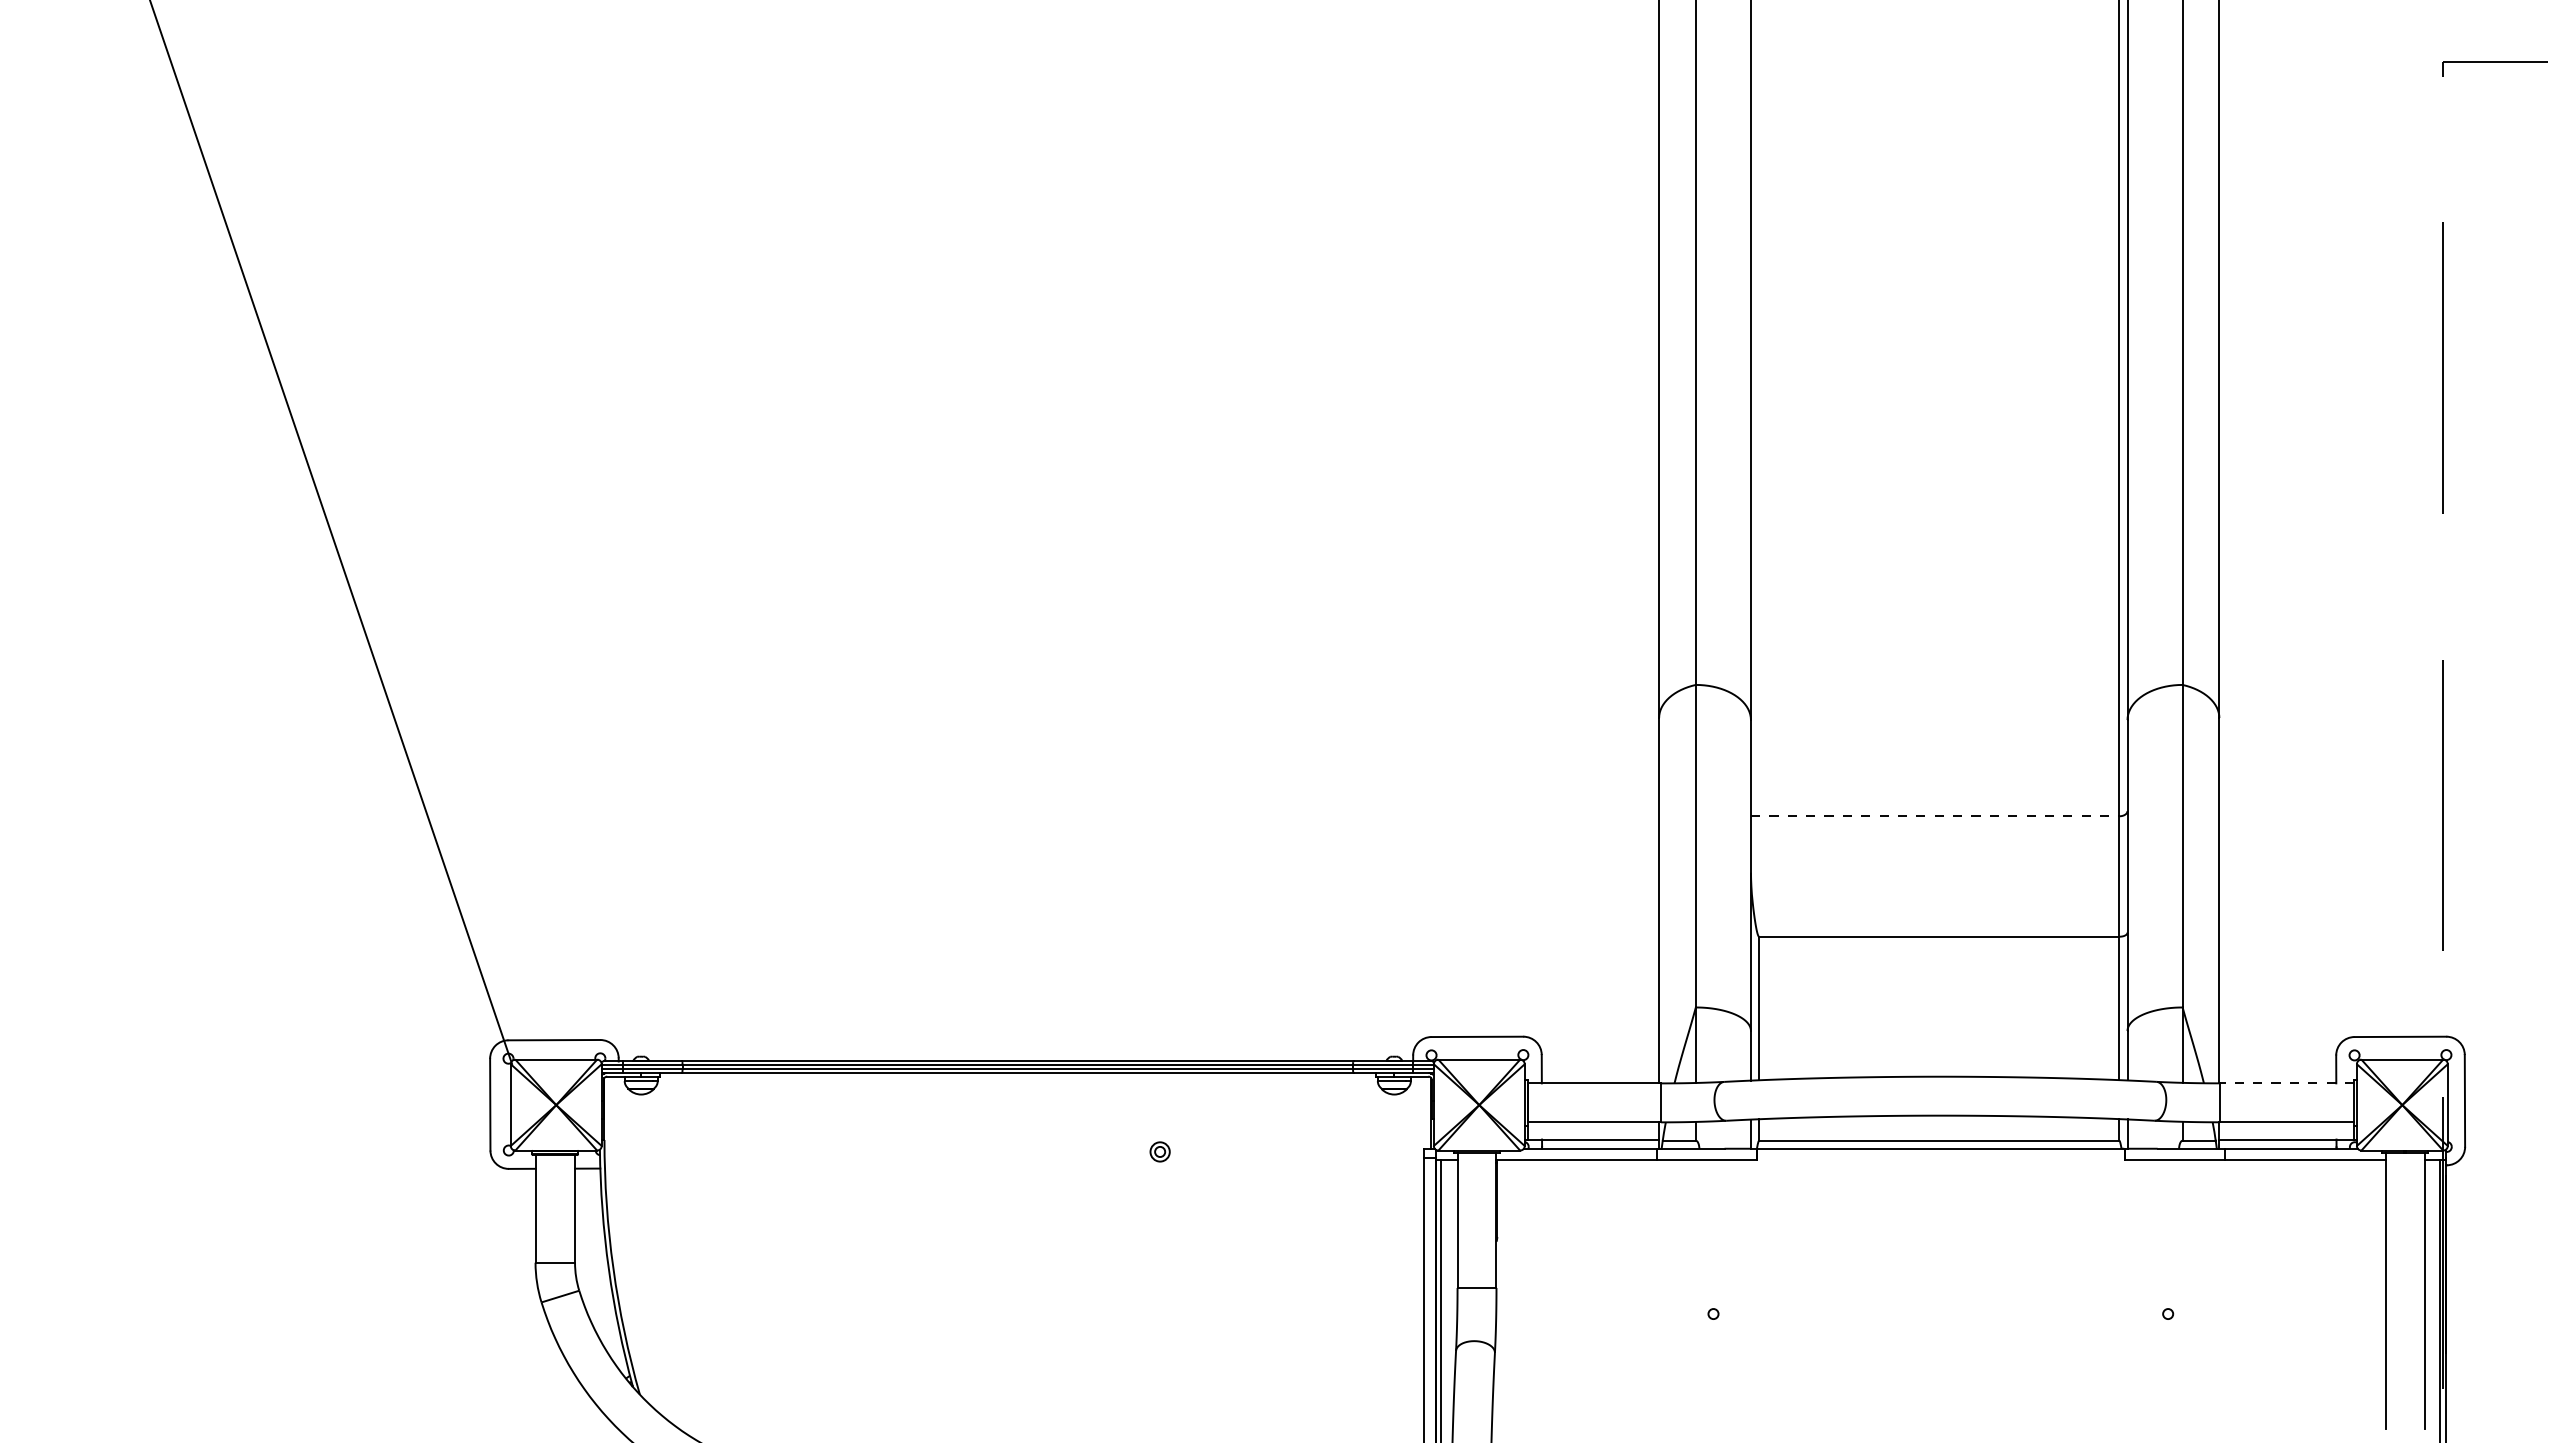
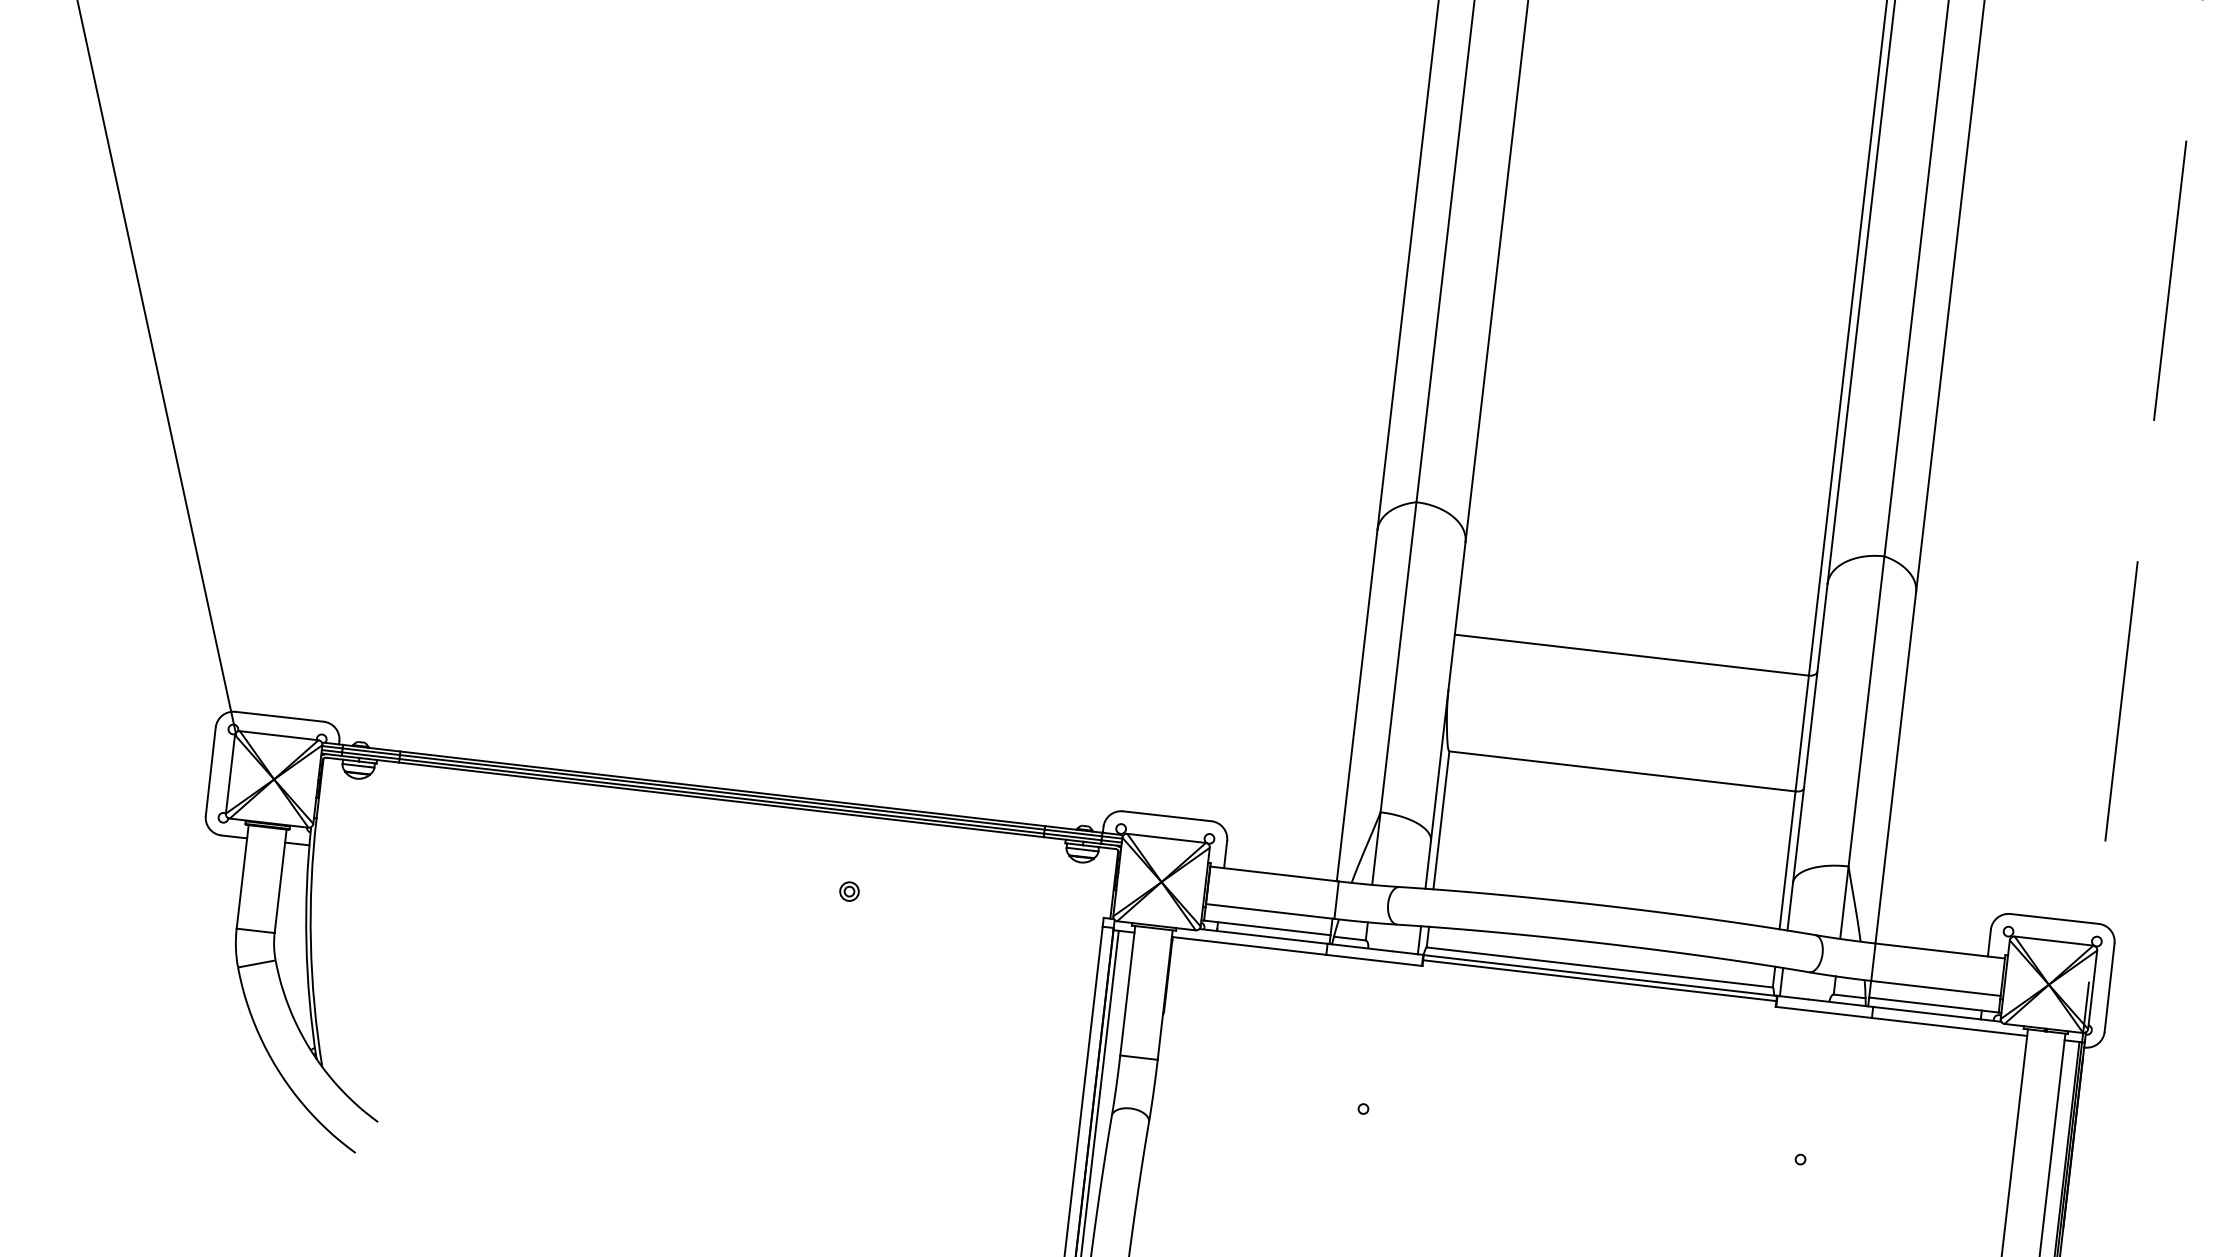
line: (1935, 816) -> (1632, 655), dashed -> solid
line: (2286, 1083) -> (1939, 951), dashed -> solid
line: (1940, 1154) -> (1599, 980), added

